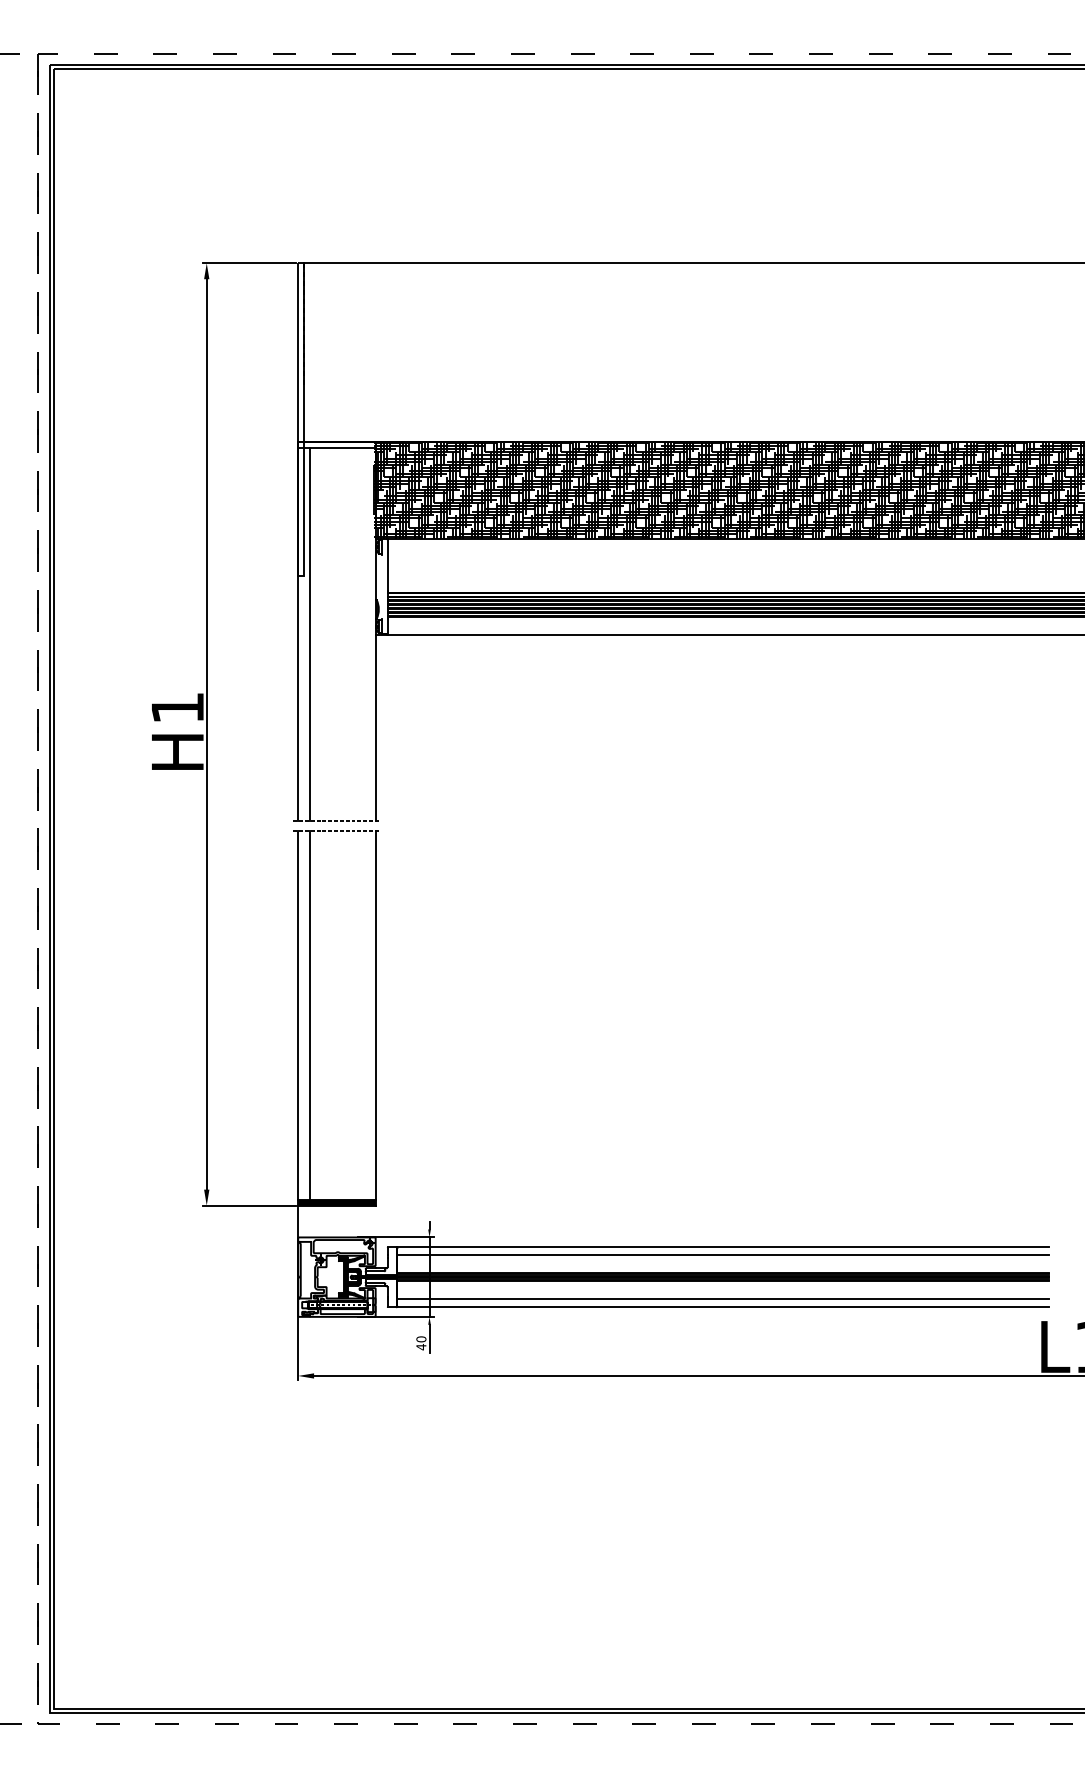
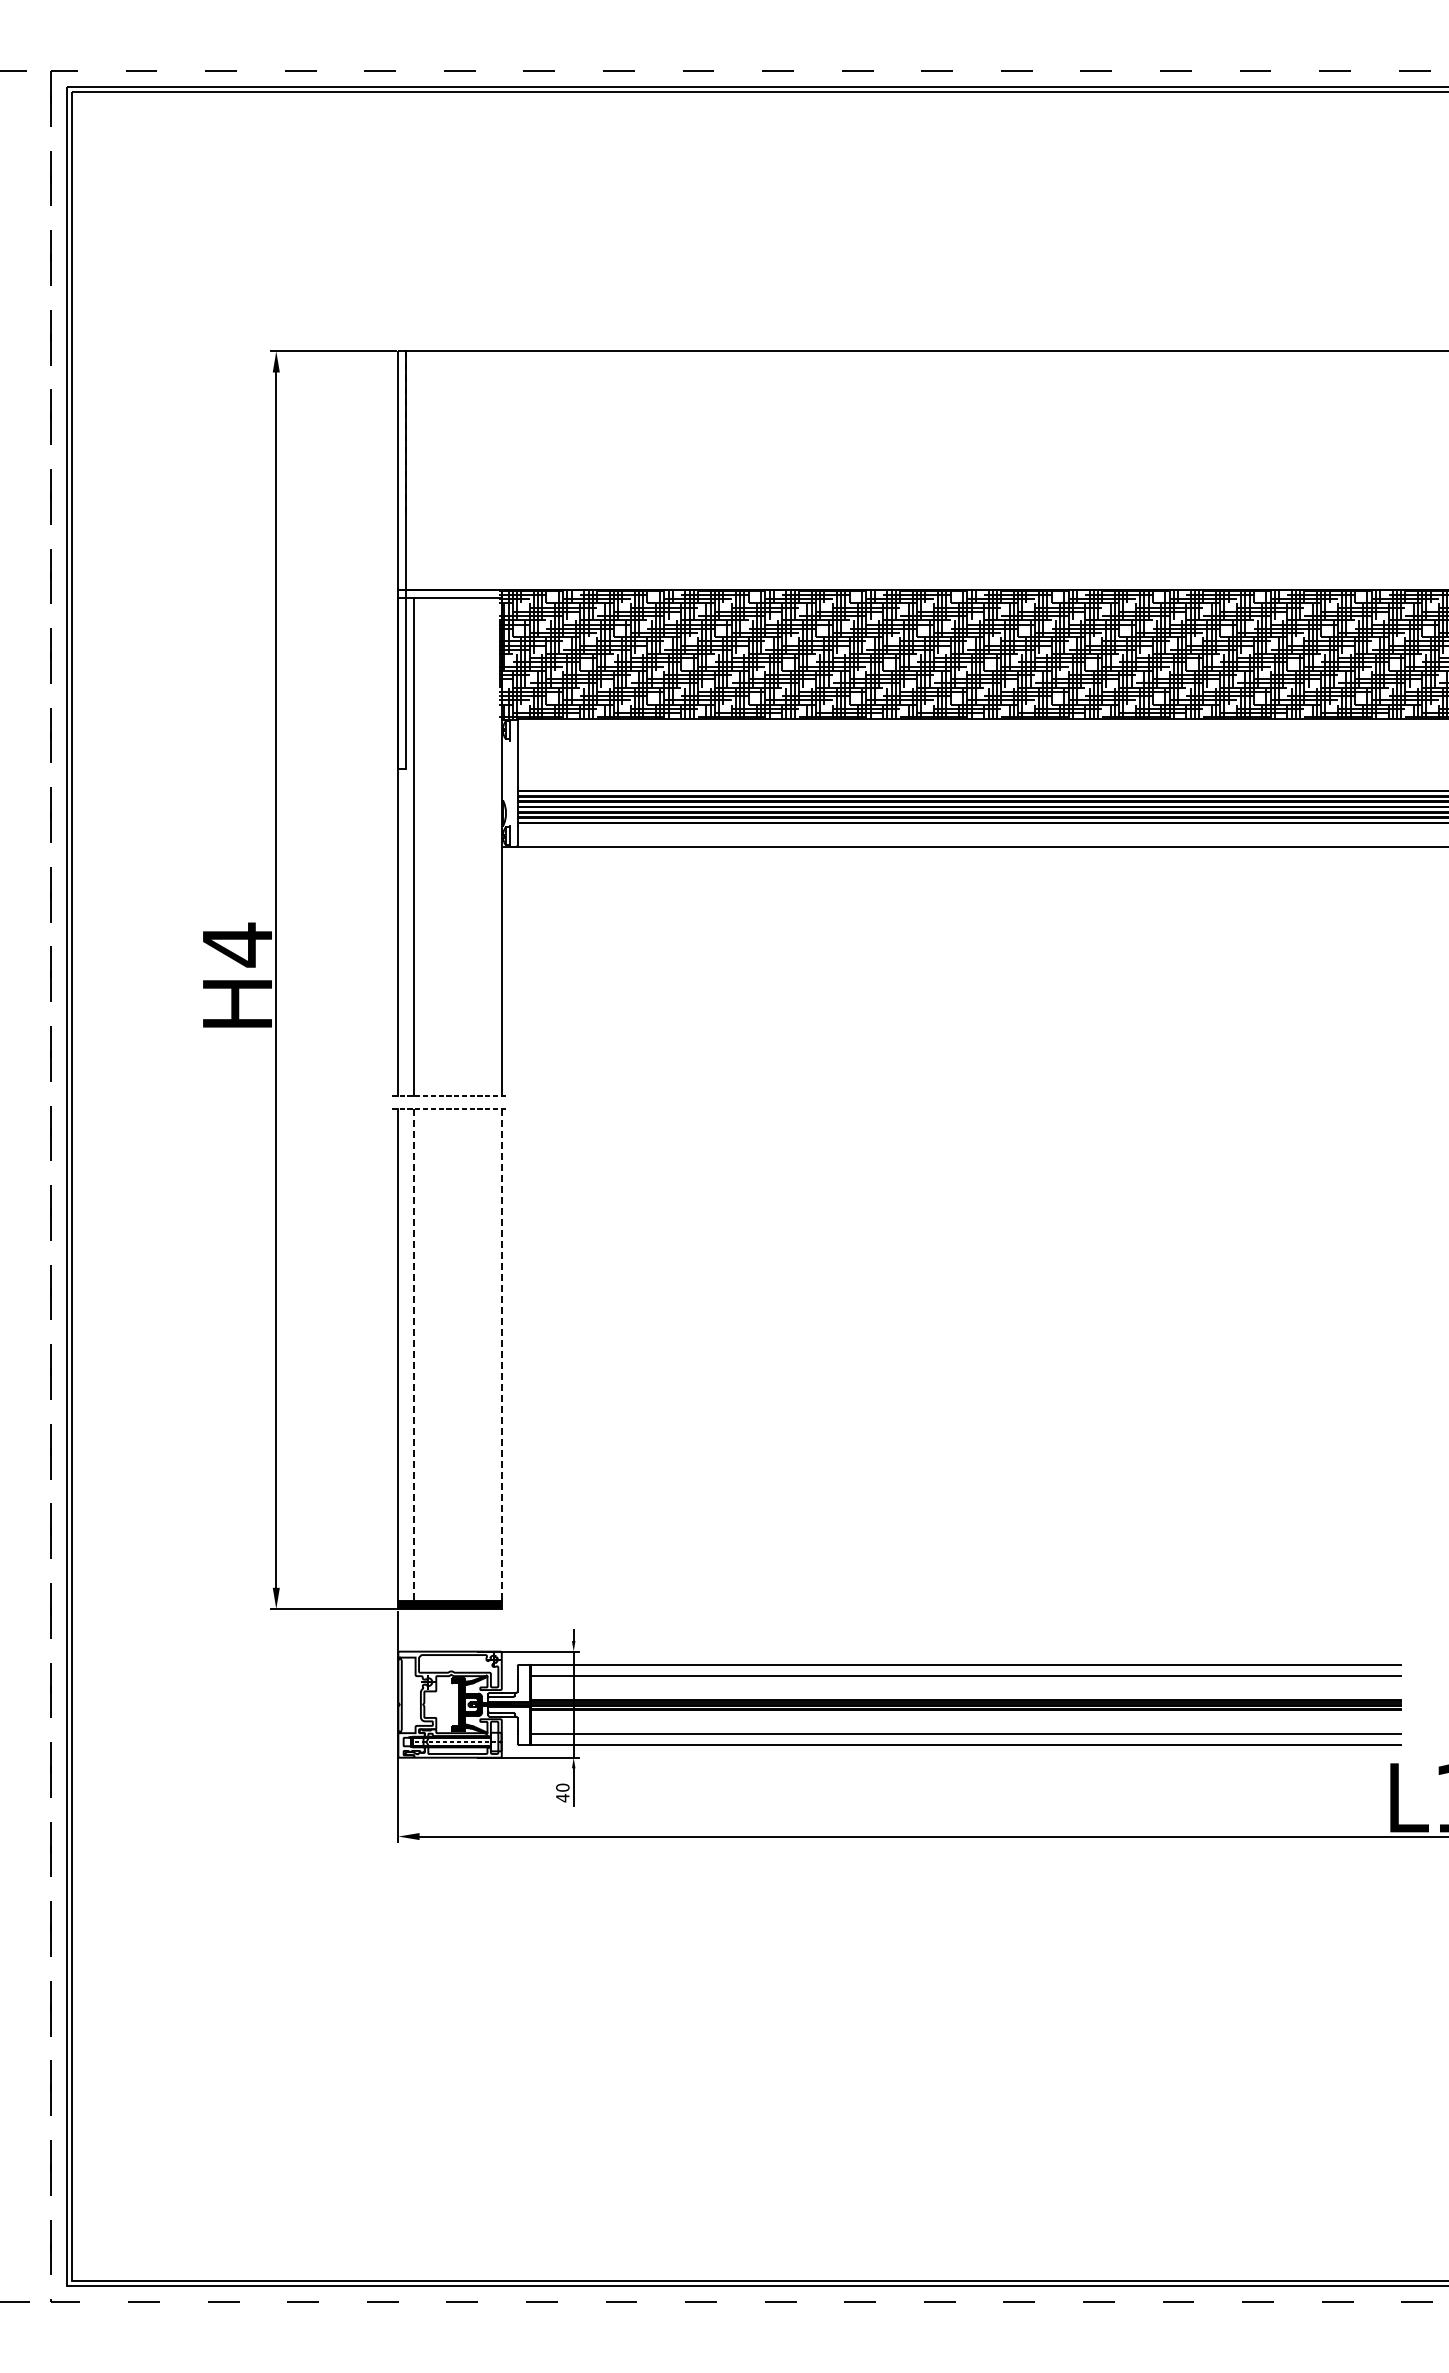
text: (177, 707) -> (237, 944), H1 -> H4
line: (310, 1015) -> (414, 1355), solid -> dashed
line: (375, 1015) -> (501, 1355), solid -> dashed

